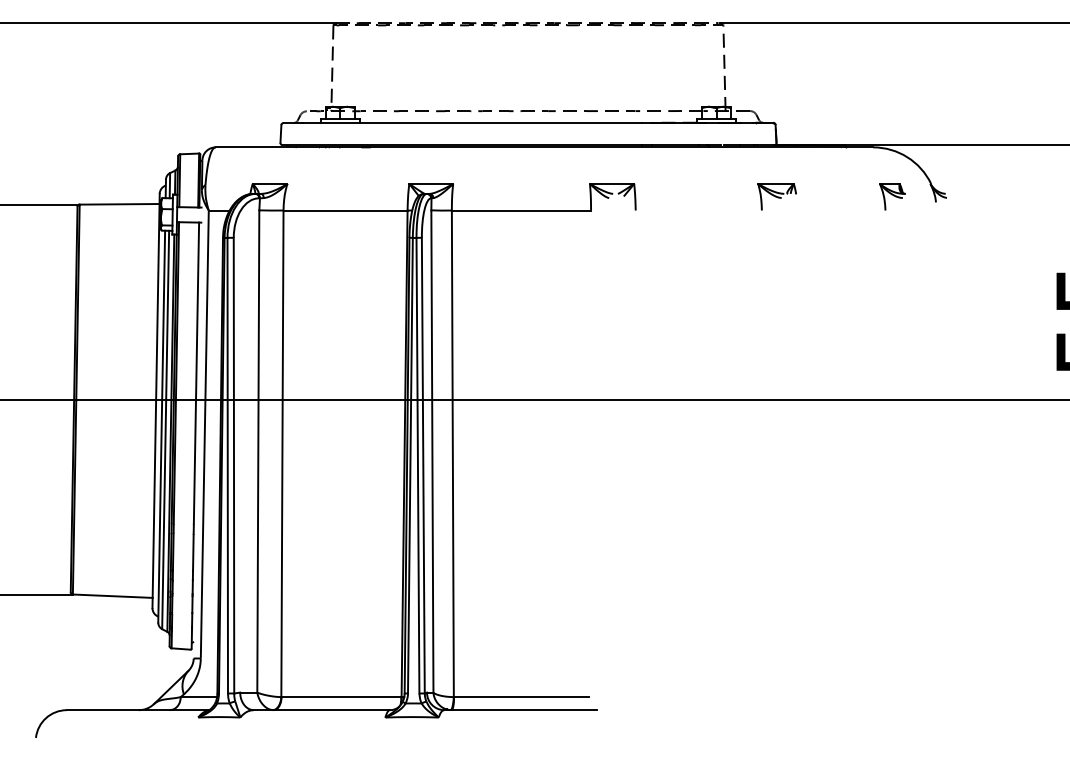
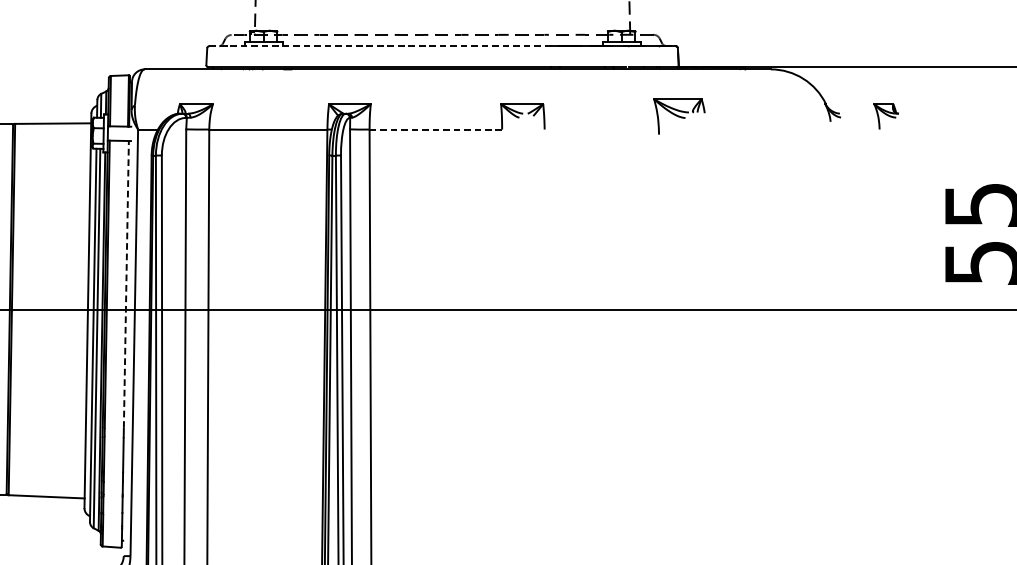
line: (463, 123) -> (380, 46), solid -> dashed
part: (776, 196) -> (678, 116), size x1.4
part: (892, 196) -> (886, 116), moved
line: (521, 210) -> (435, 129), solid -> dashed
line: (196, 373) -> (126, 284), solid -> dashed

